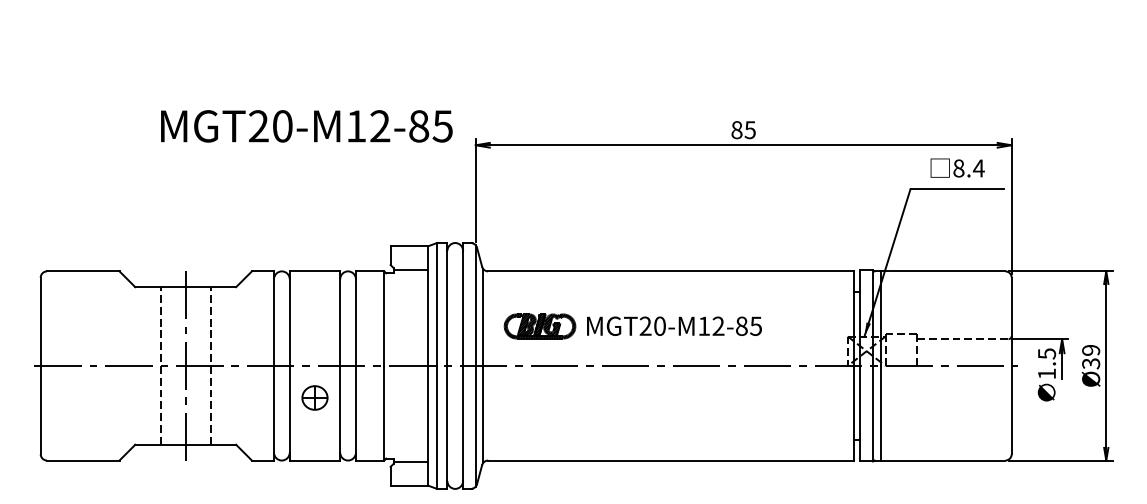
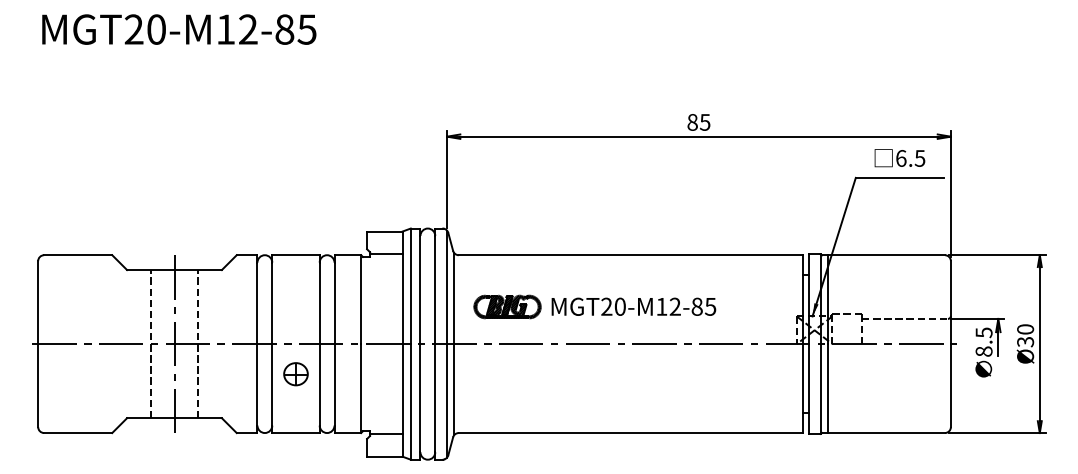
text: (306, 126) -> (178, 29), moved
text: (968, 168) -> (910, 158), 8.4 -> 6.5
text: (1091, 349) -> (1025, 328), 39 -> 30
text: (1047, 373) -> (984, 351), 1.5 -> 8.5

